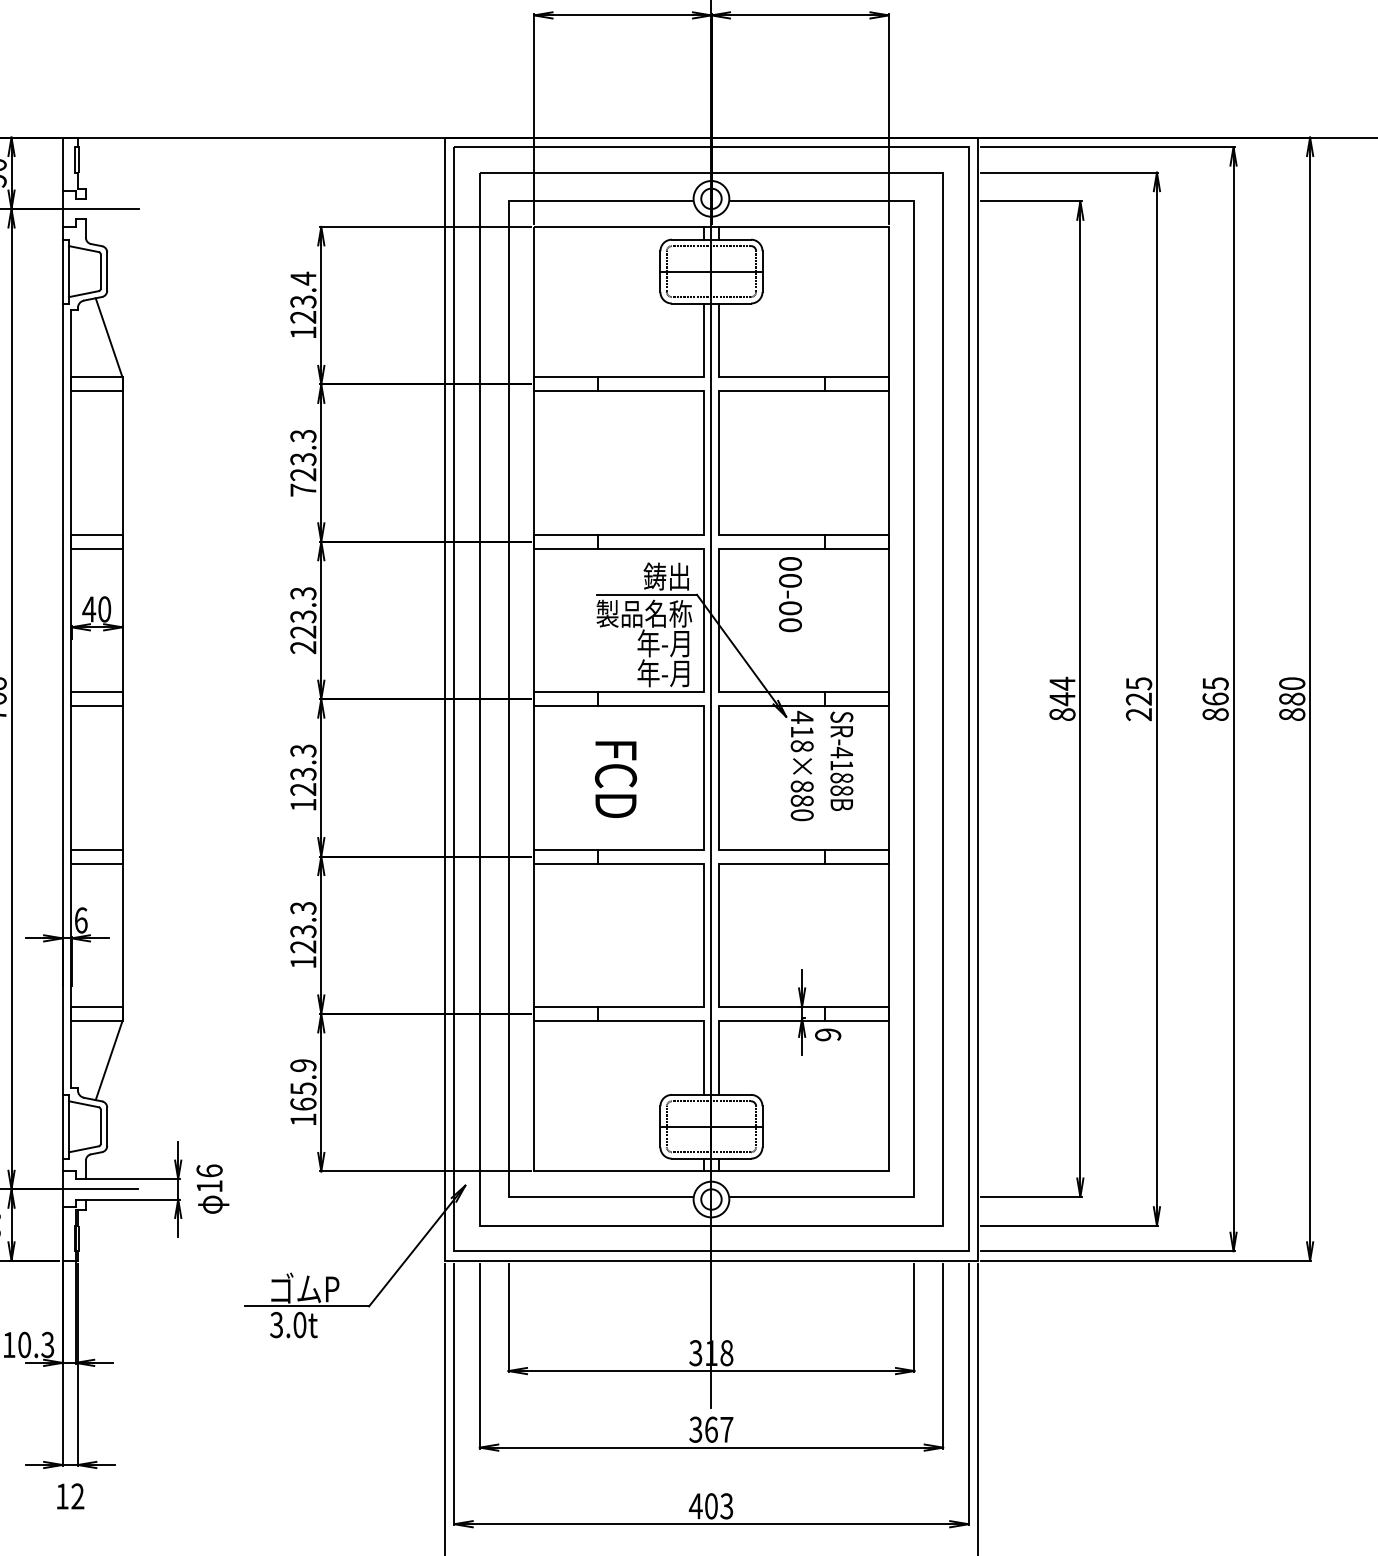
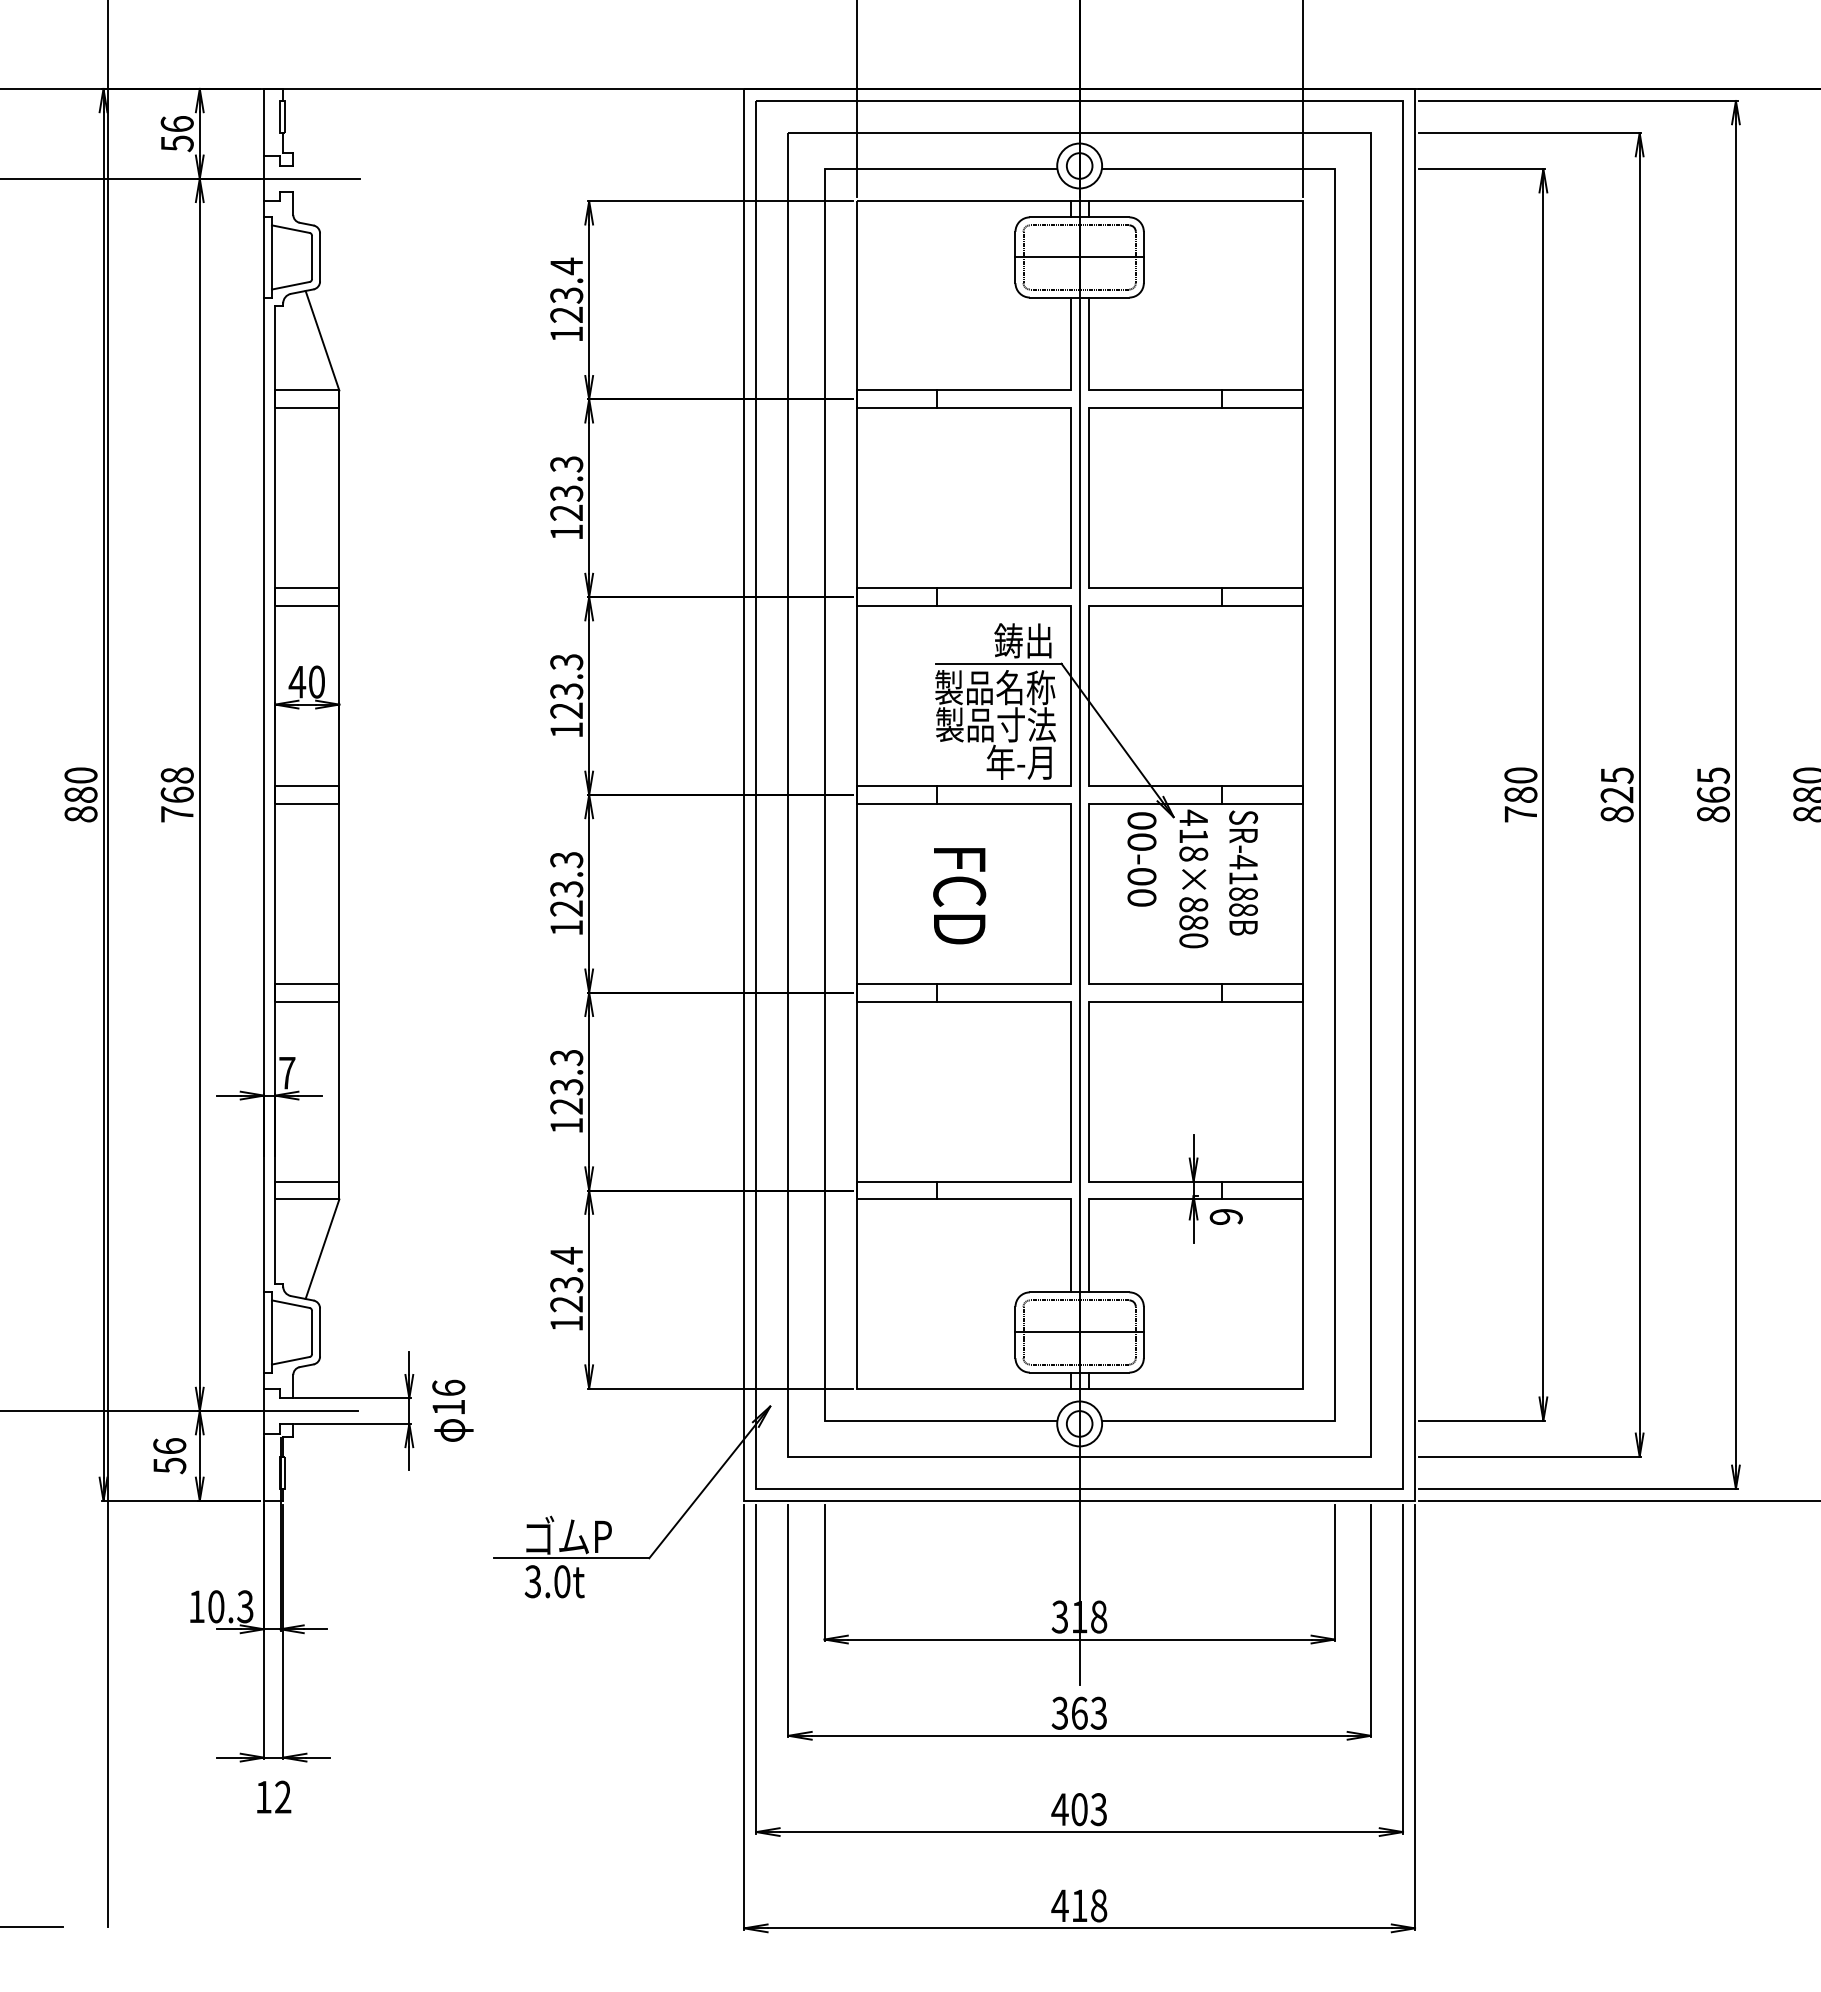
text: (303, 490) -> (566, 532), 723.3 -> 123.3
text: (790, 594) -> (1141, 859), moved
text: (644, 643) -> (995, 724), 年-月 -> 製品寸法
text: (303, 647) -> (566, 730), 223.3 -> 123.3
text: (1062, 698) -> (1520, 794), 844 -> 780
text: (1138, 714) -> (1616, 814), 225 -> 825
text: (81, 919) -> (287, 1072), 6 -> 7
text: (303, 1084) -> (566, 1279), 165.9 -> 123.4
text: (726, 1429) -> (1098, 1712), 367 -> 363

